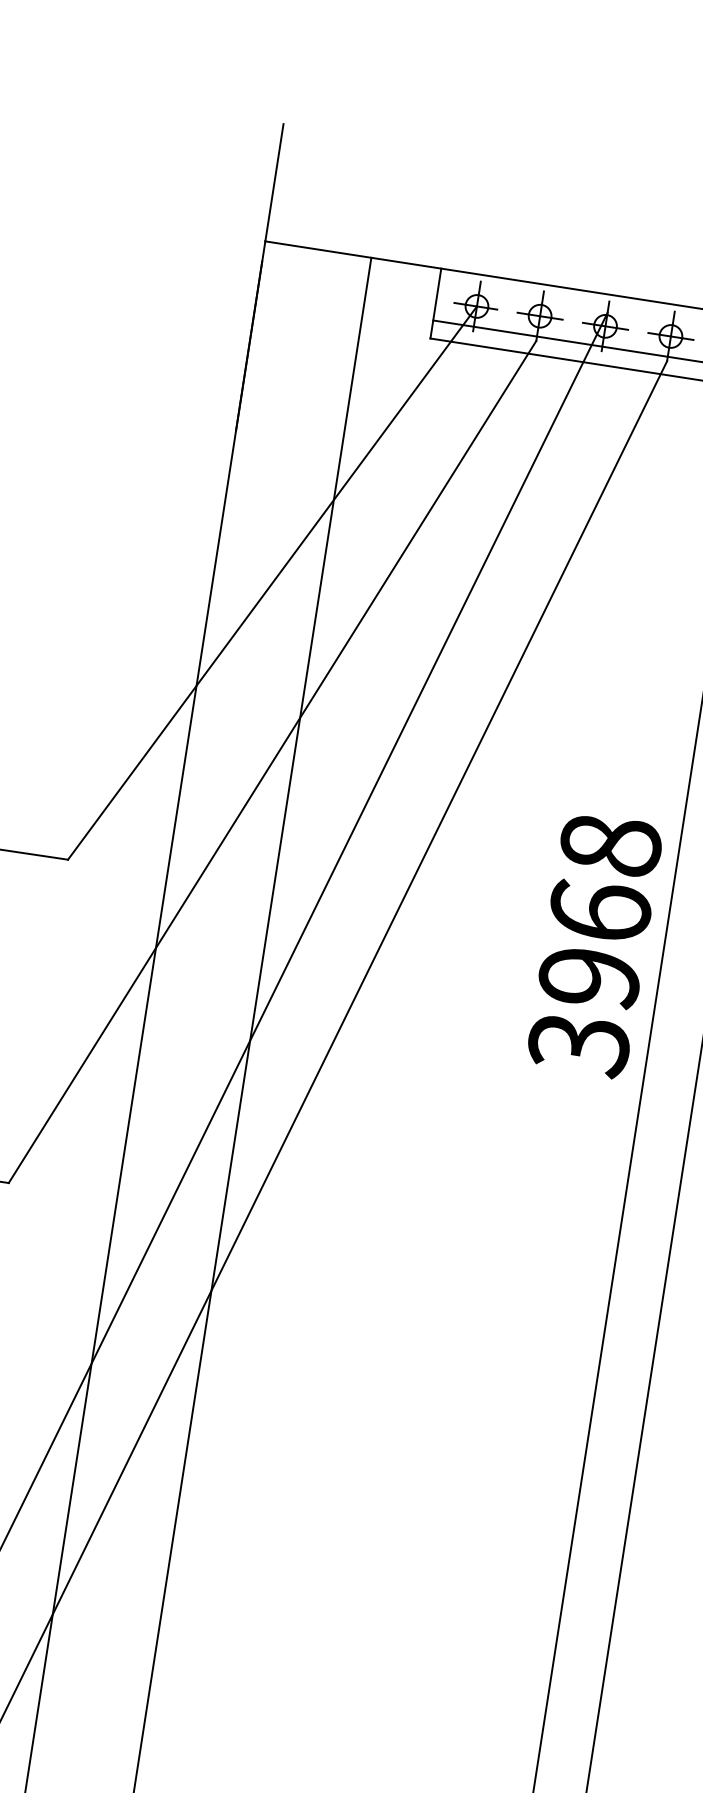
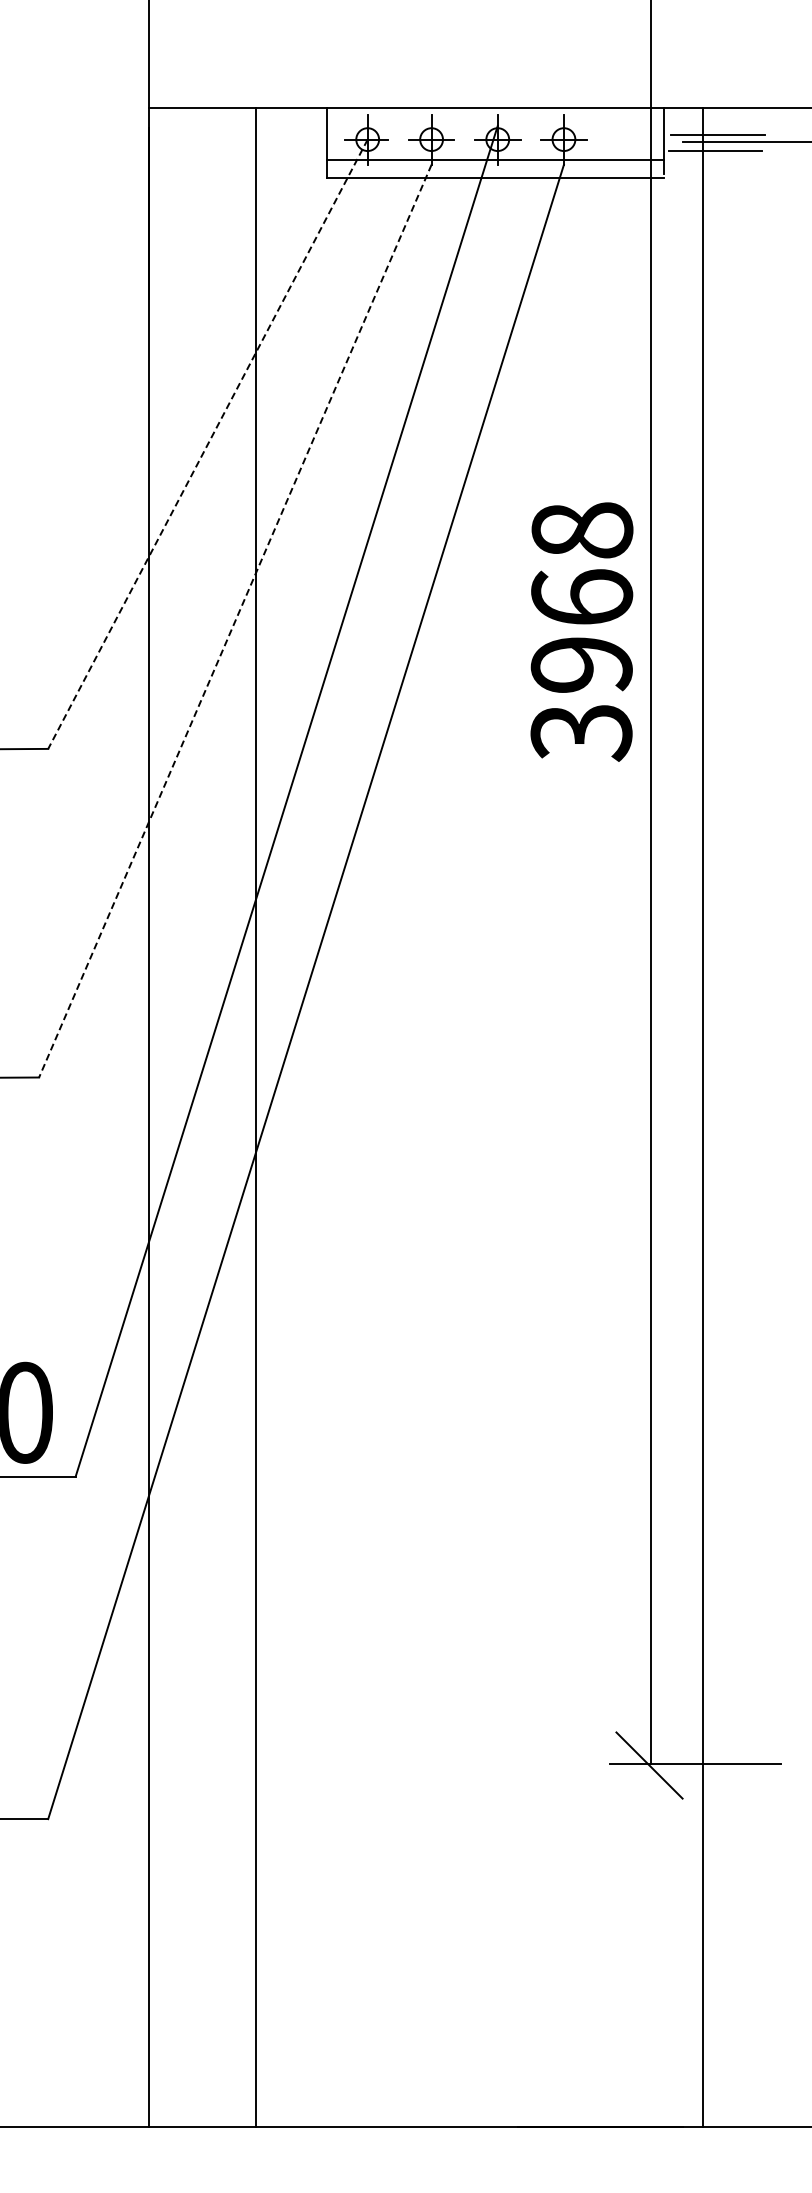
line: (272, 583) -> (207, 444), solid -> dashed
line: (272, 762) -> (235, 621), solid -> dashed
text: (594, 944) -> (581, 631), moved

